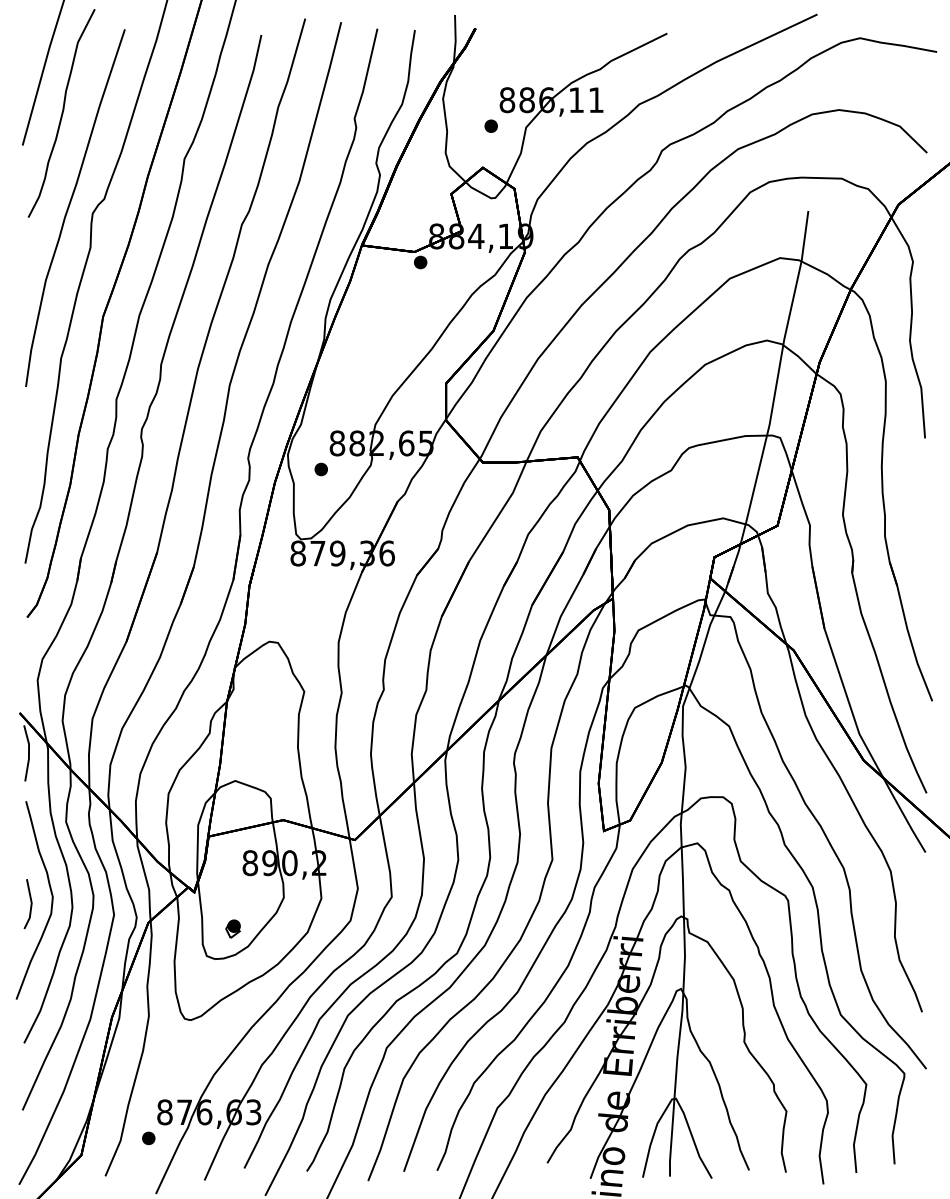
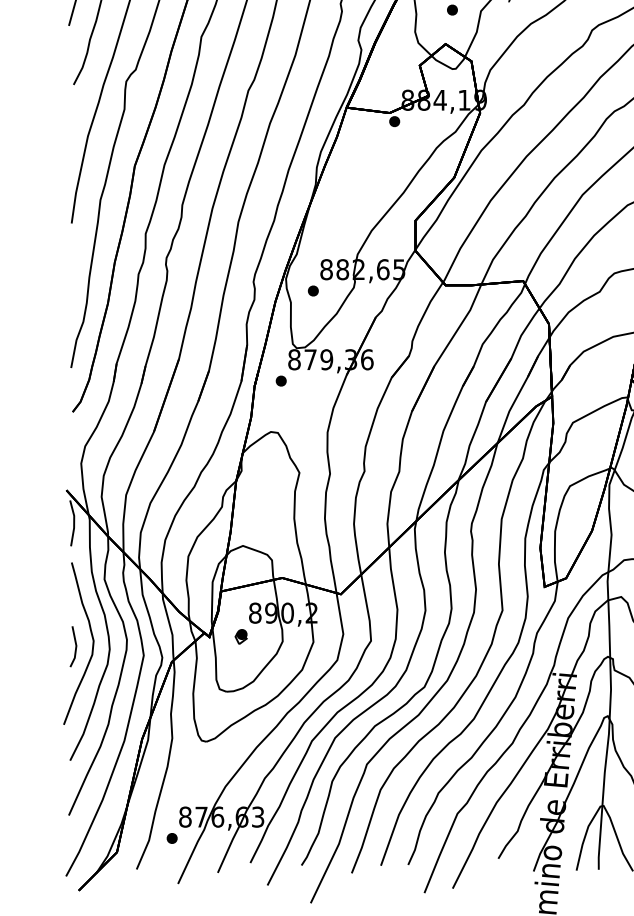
part: (281, 579) -> (280, 381), added
part: (232, 928) -> (240, 636), moved

